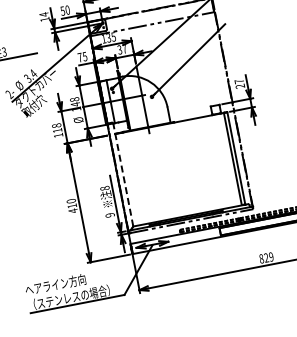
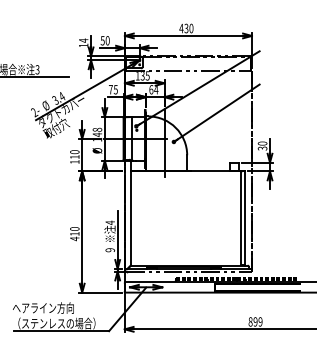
text: (121, 49) -> (153, 89), 37 -> 64
text: (239, 83) -> (262, 145), 27 -> 30
text: (56, 126) -> (74, 152), 118 -> 110
line: (122, 174) -> (130, 212), dashed -> solid
text: (104, 188) -> (109, 222), 8 -> 4
text: (266, 257) -> (255, 321), 829 -> 899

